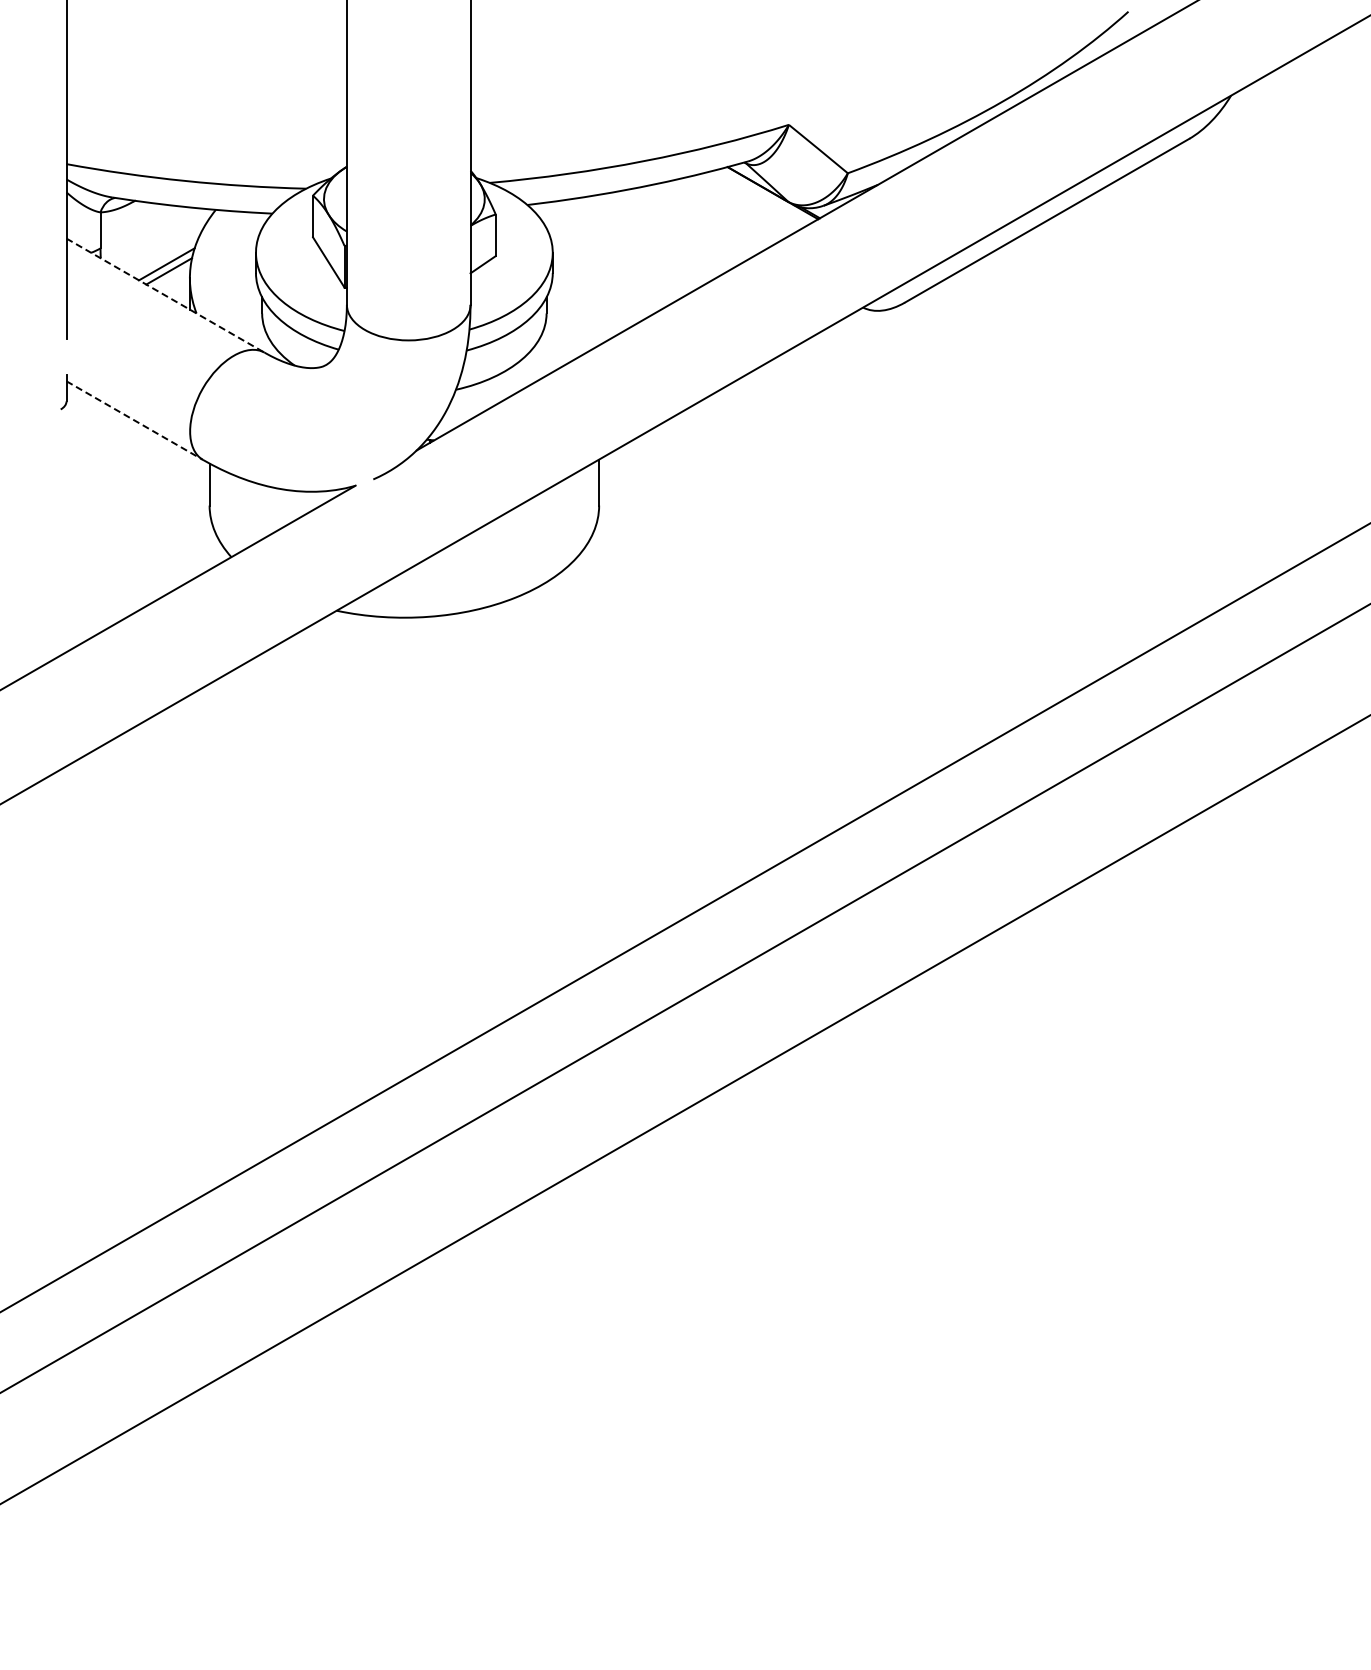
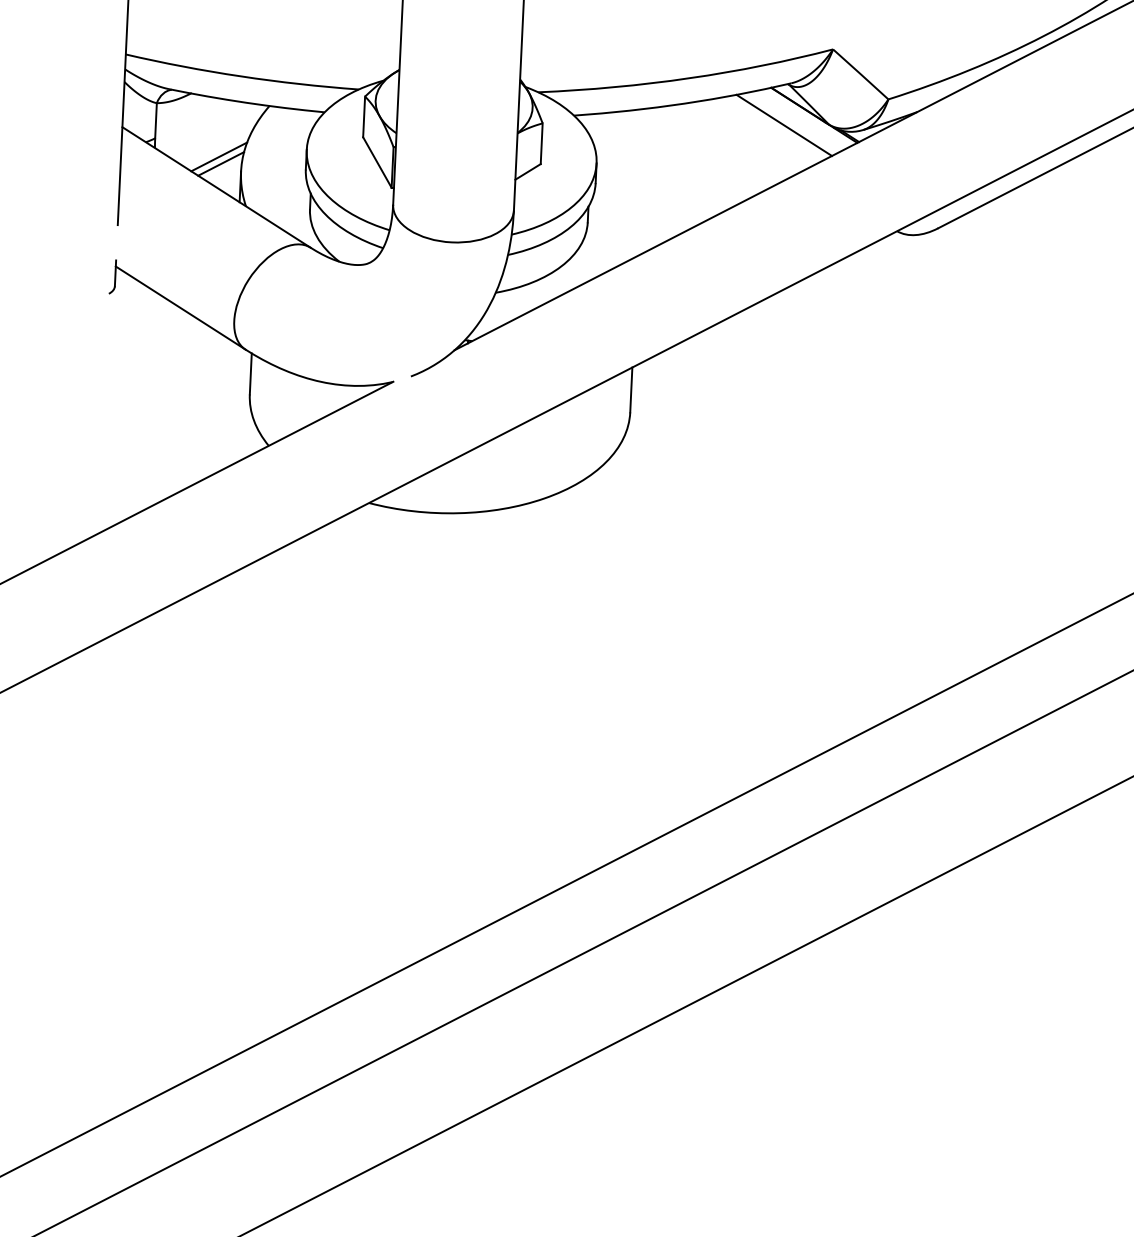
line: (742, 204) -> (784, 125), added
line: (166, 295) -> (217, 187), dashed -> solid
line: (134, 420) -> (180, 307), dashed -> solid

